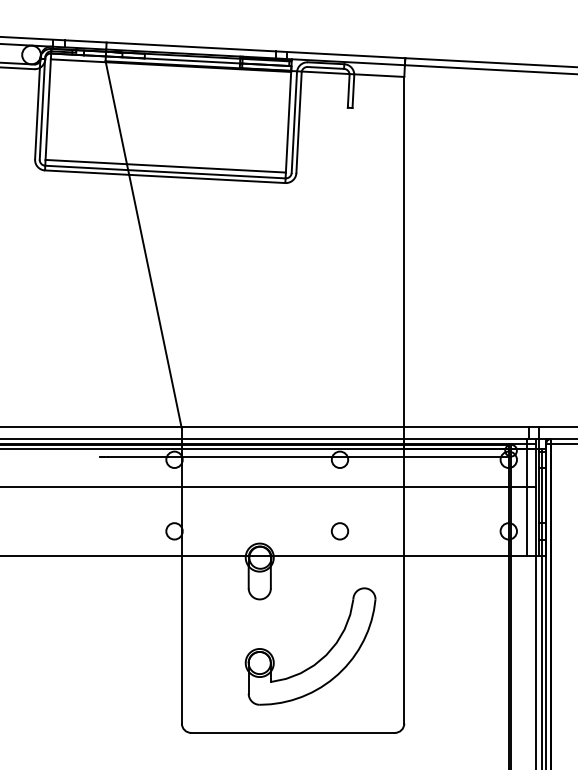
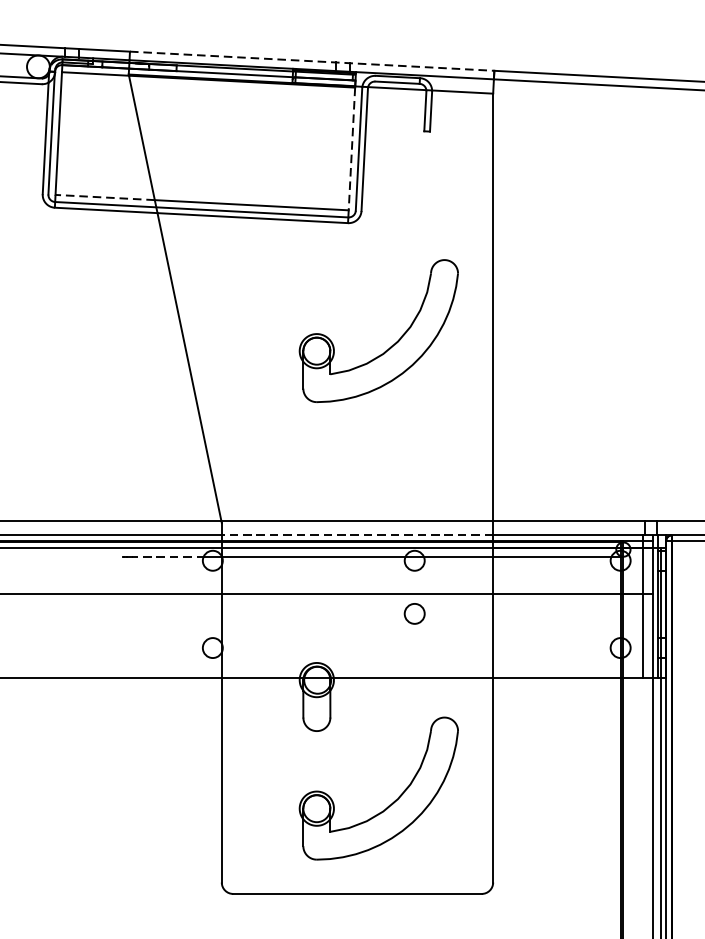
line: (255, 50) -> (311, 61), solid -> dashed
line: (288, 122) -> (351, 149), solid -> dashed
line: (86, 162) -> (105, 198), solid -> dashed
part: (321, 282) -> (392, 344), added
line: (292, 438) -> (356, 534), solid -> dashed
line: (138, 456) -> (168, 556), solid -> dashed
circle: (339, 531) -> (414, 614), moved

